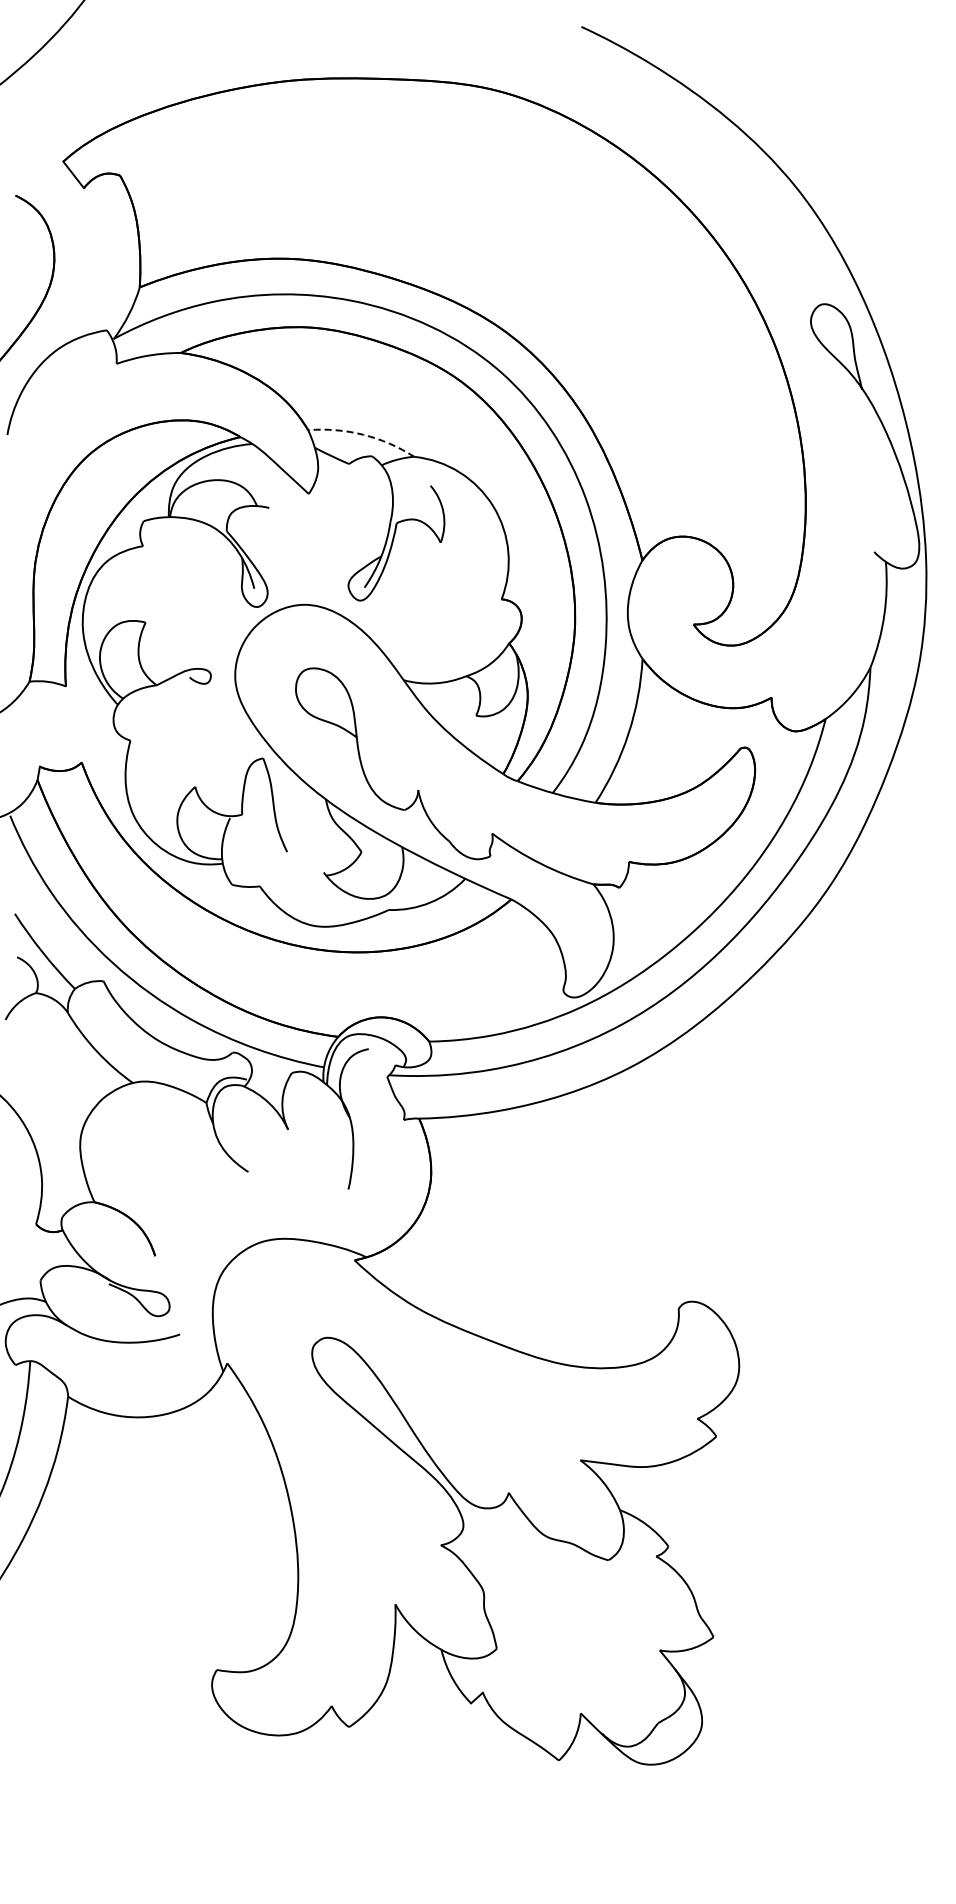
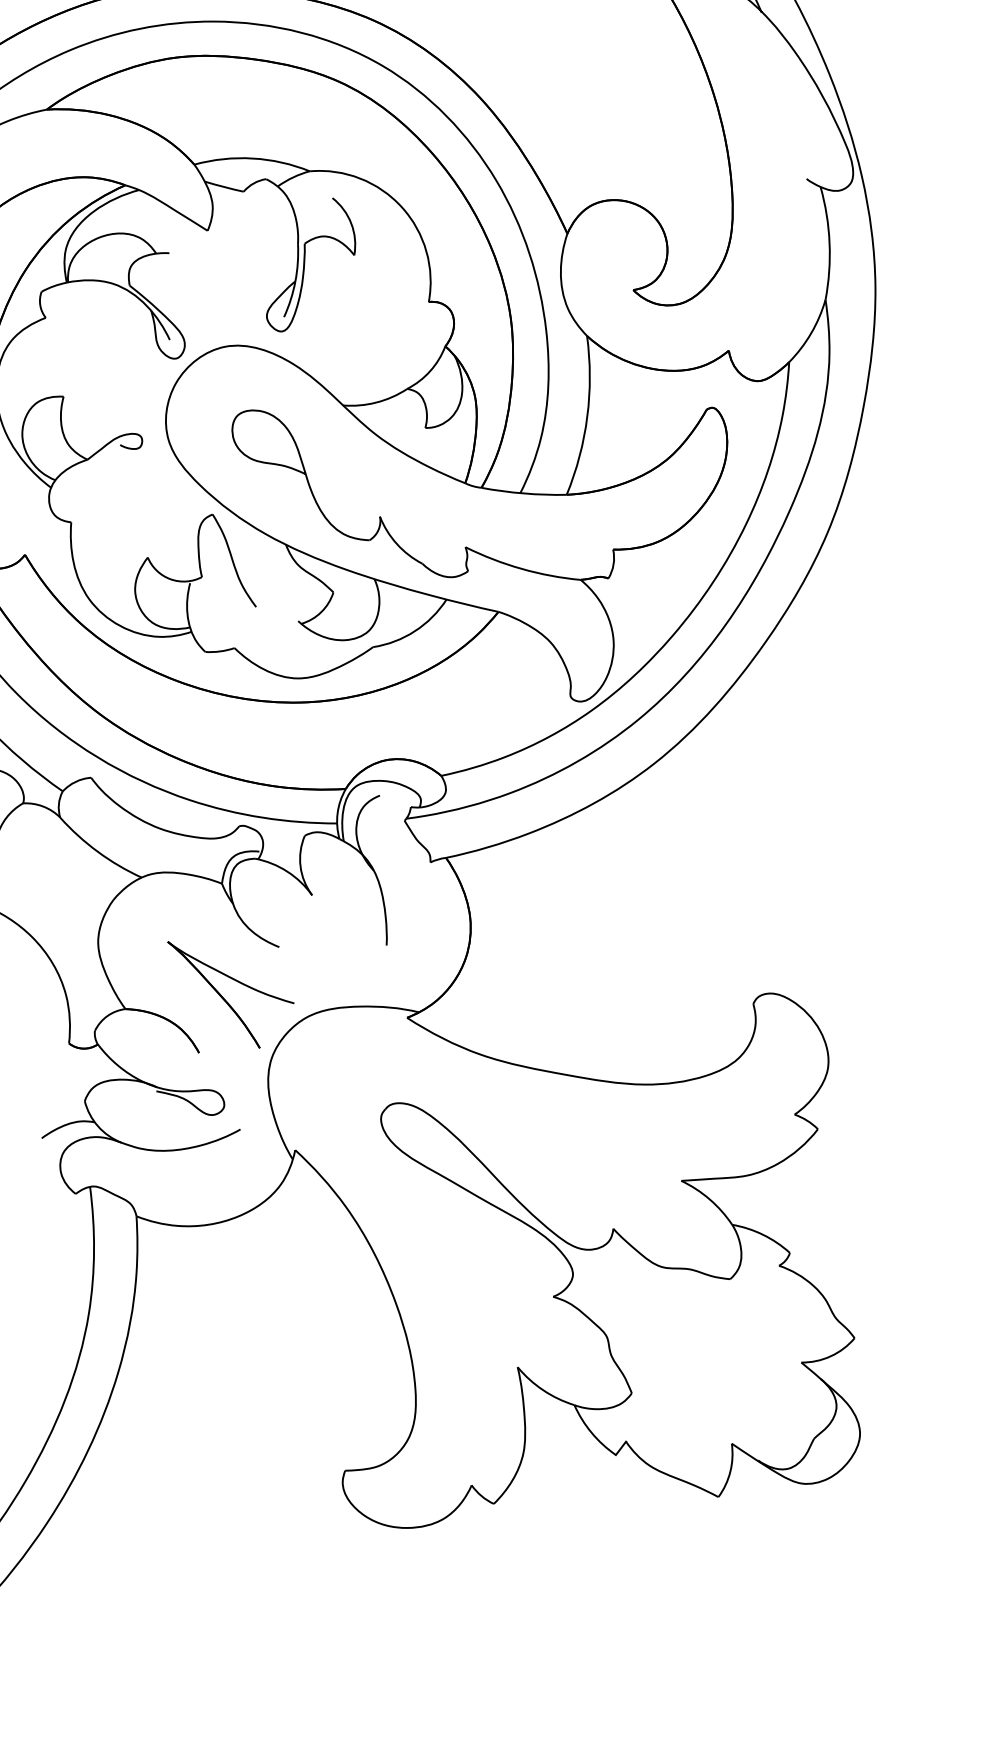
arc: (363, 434) -> (252, 158), dashed -> solid
part: (204, 1198) -> (238, 983), added

